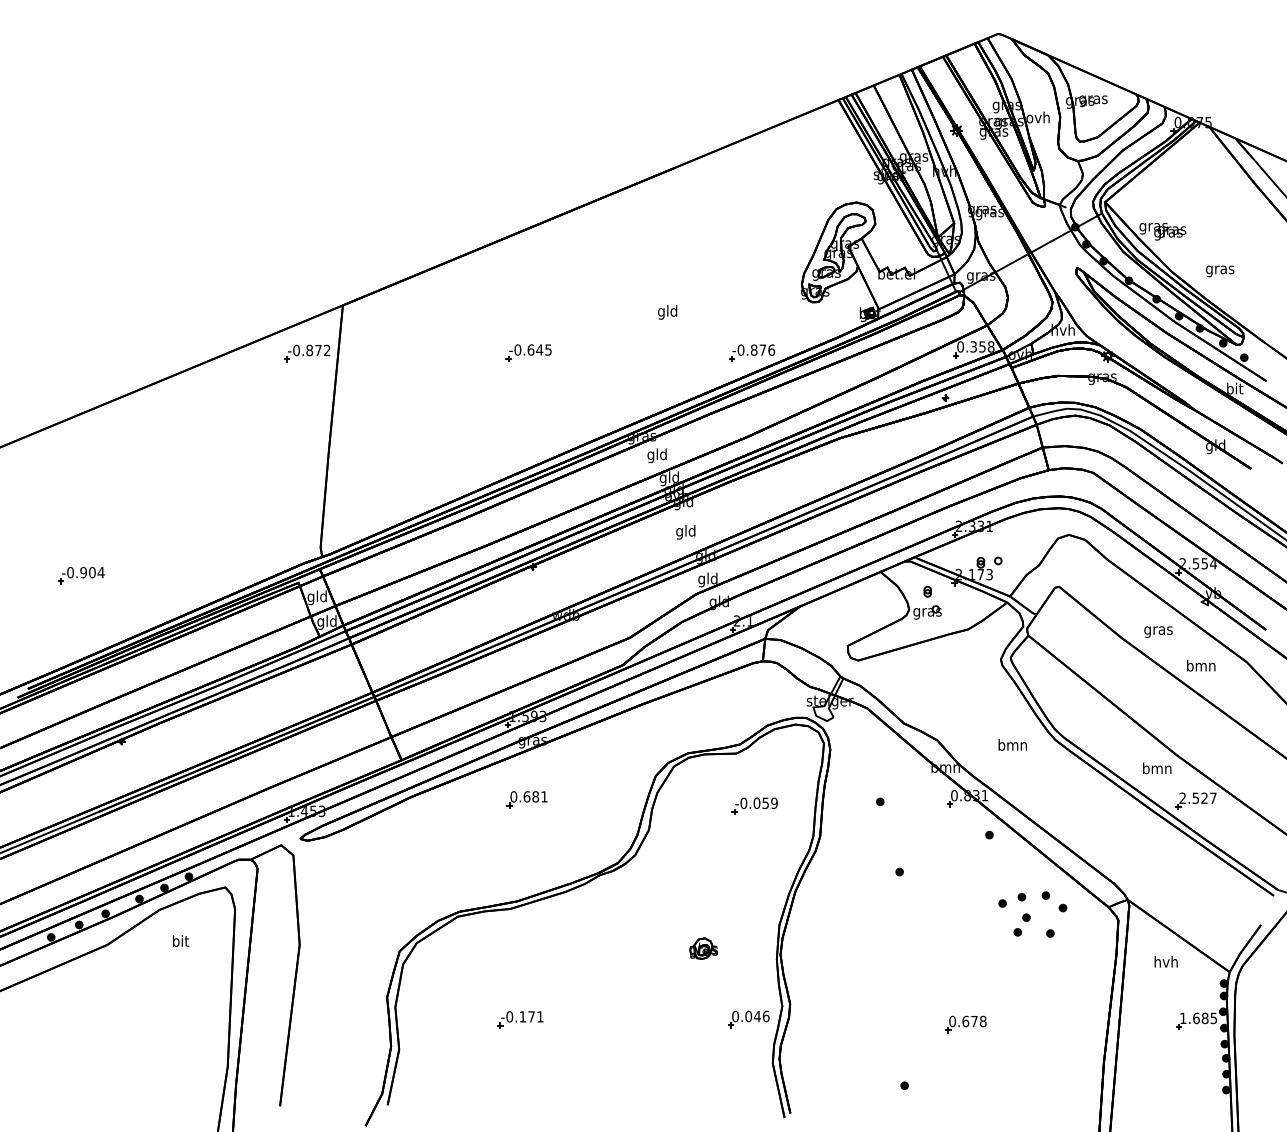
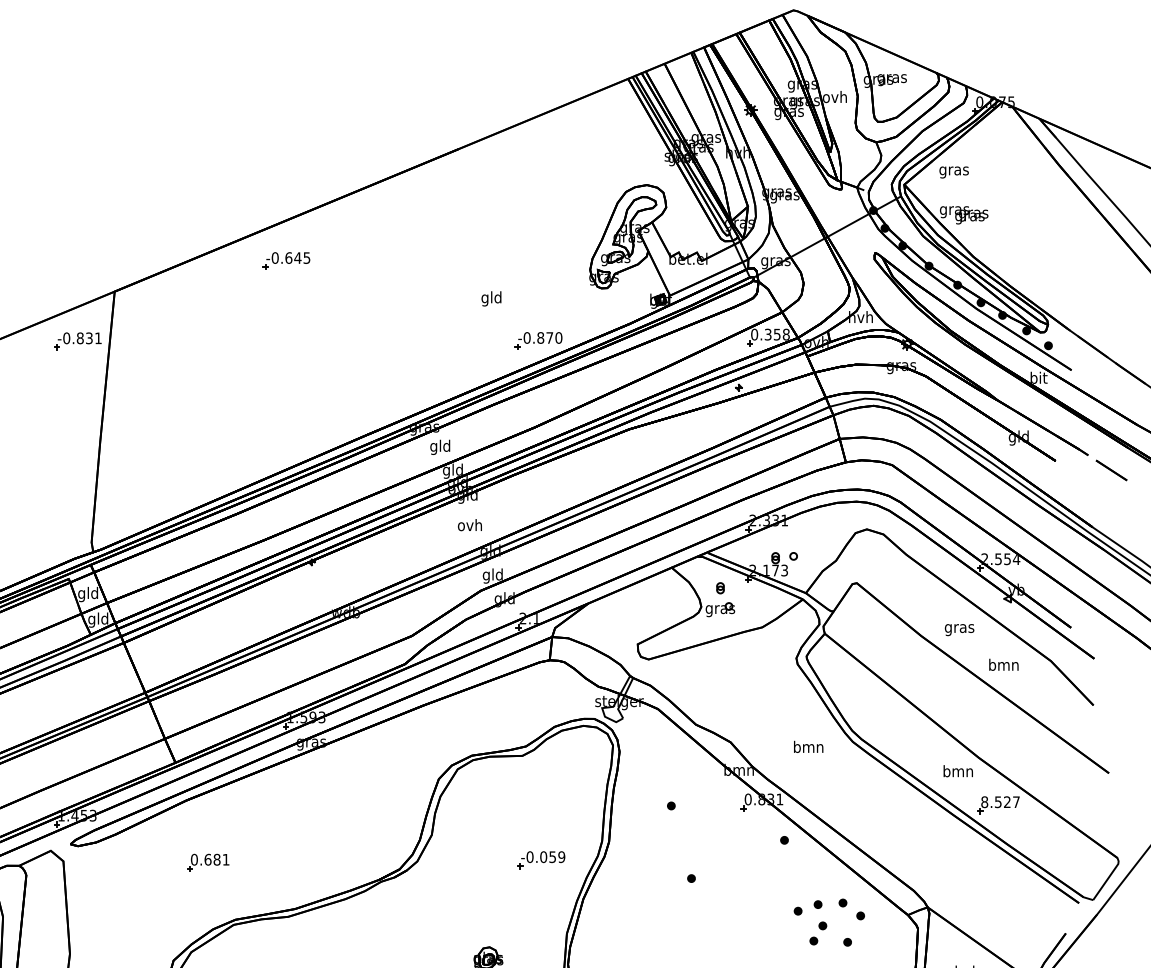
text: (1220, 271) -> (954, 172), moved
text: (667, 312) -> (491, 298), moved
text: (771, 349) -> (558, 337), -0.876 -> -0.870
text: (322, 350) -> (93, 338), -0.872 -> -0.831
part: (528, 352) -> (286, 260), moved
text: (685, 532) -> (469, 526), gld -> ovh
text: (1182, 797) -> (984, 801), 2.527 -> 8.527
part: (526, 799) -> (207, 862), moved
part: (754, 805) -> (541, 859), moved

